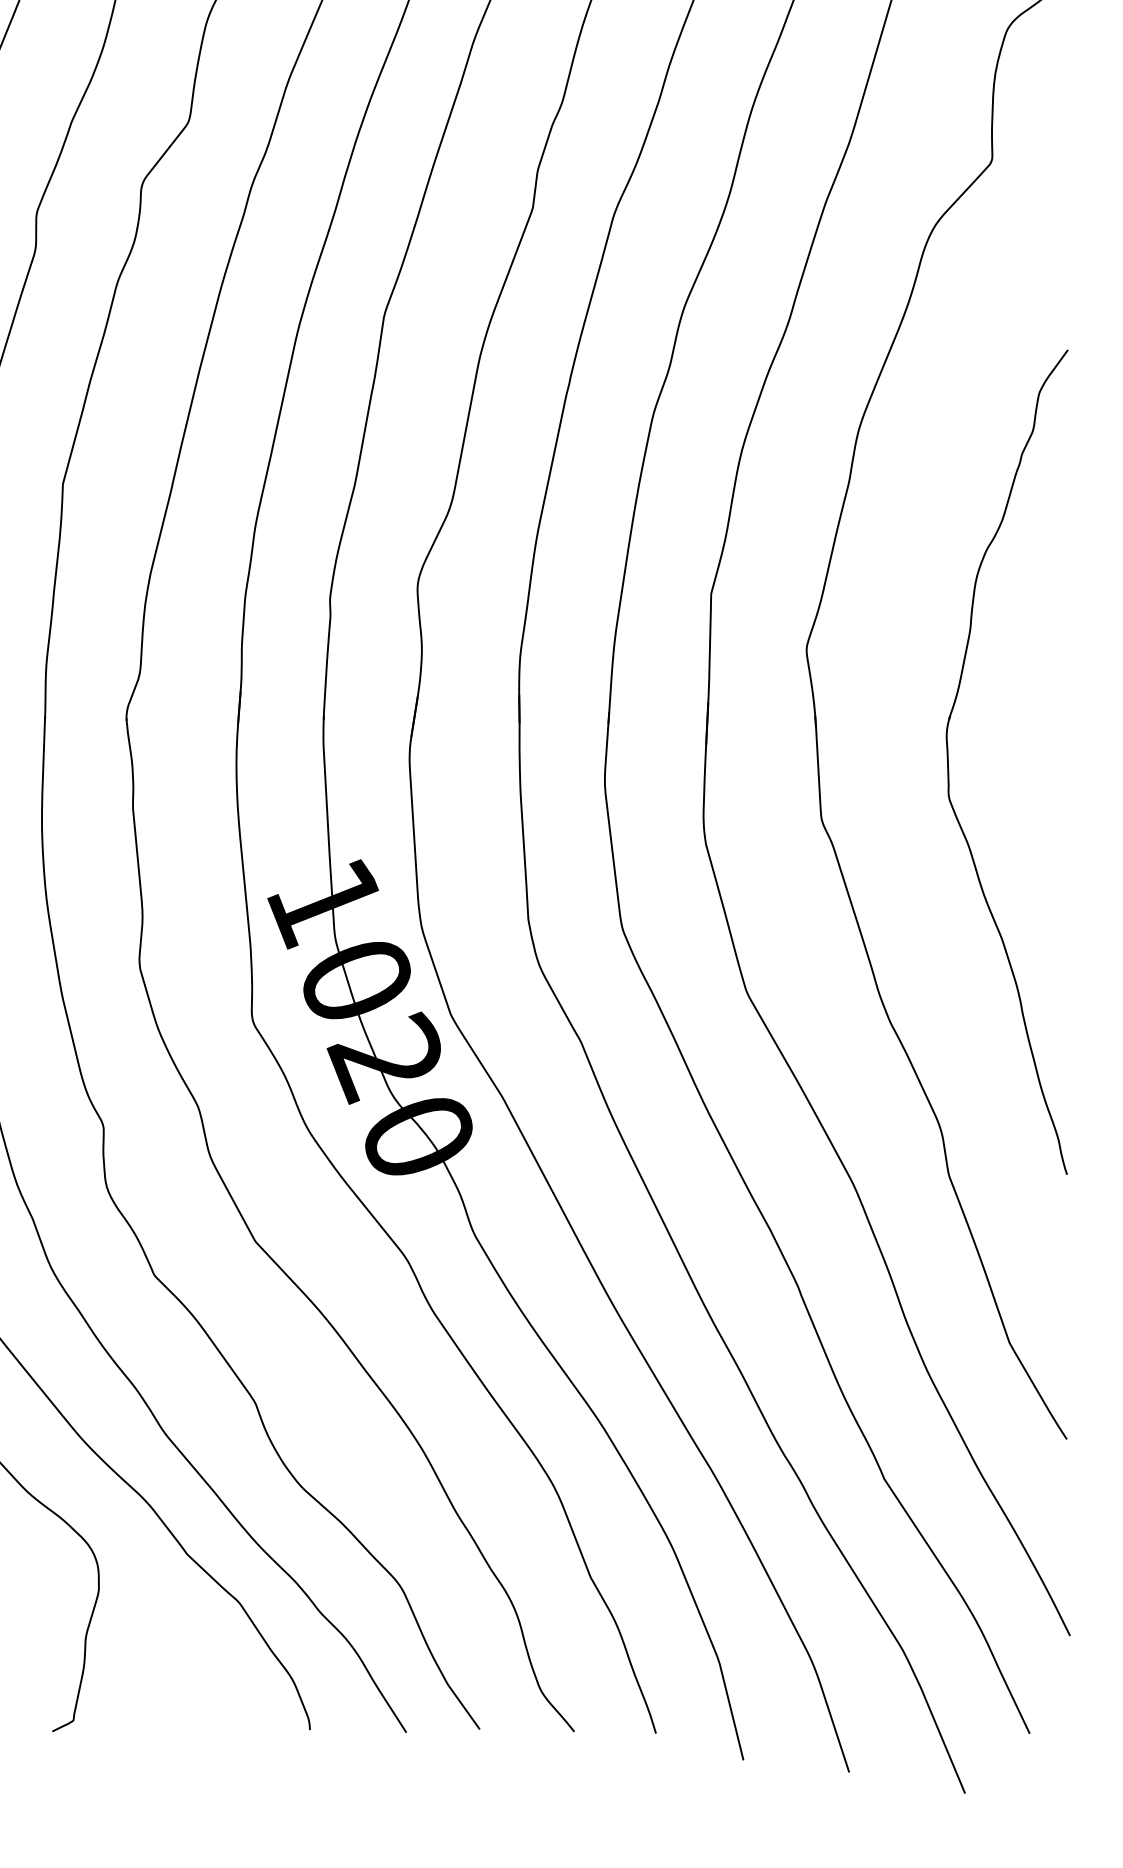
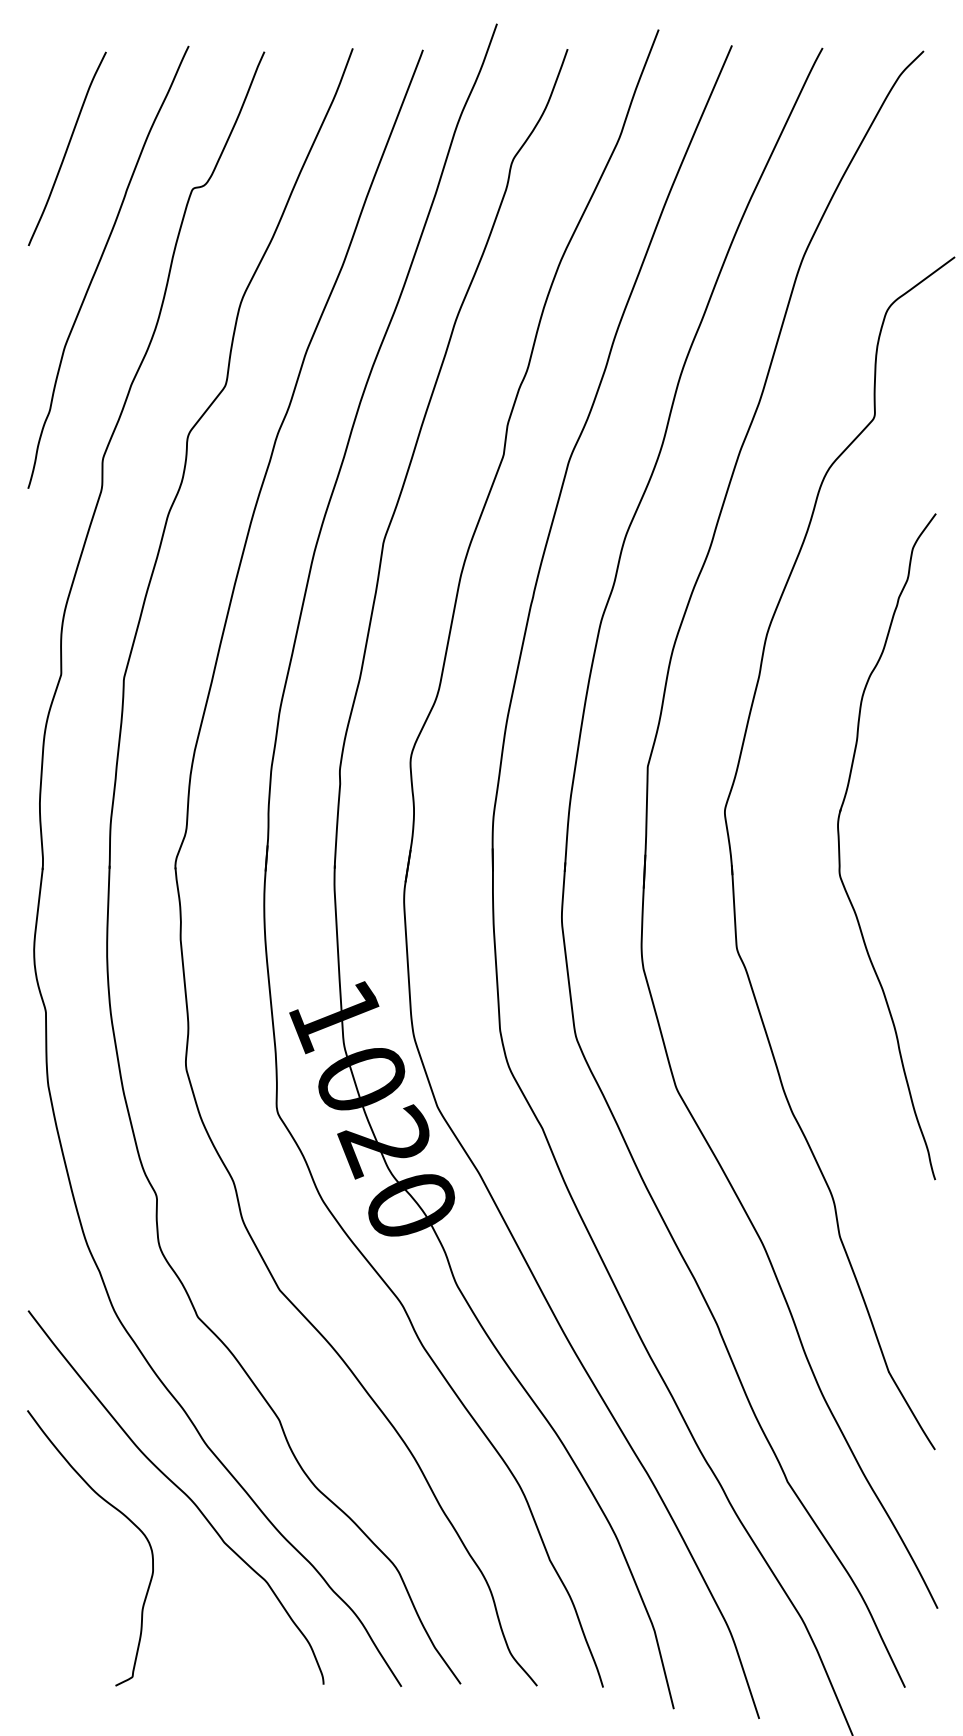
part: (949, 768) -> (840, 851), moved

